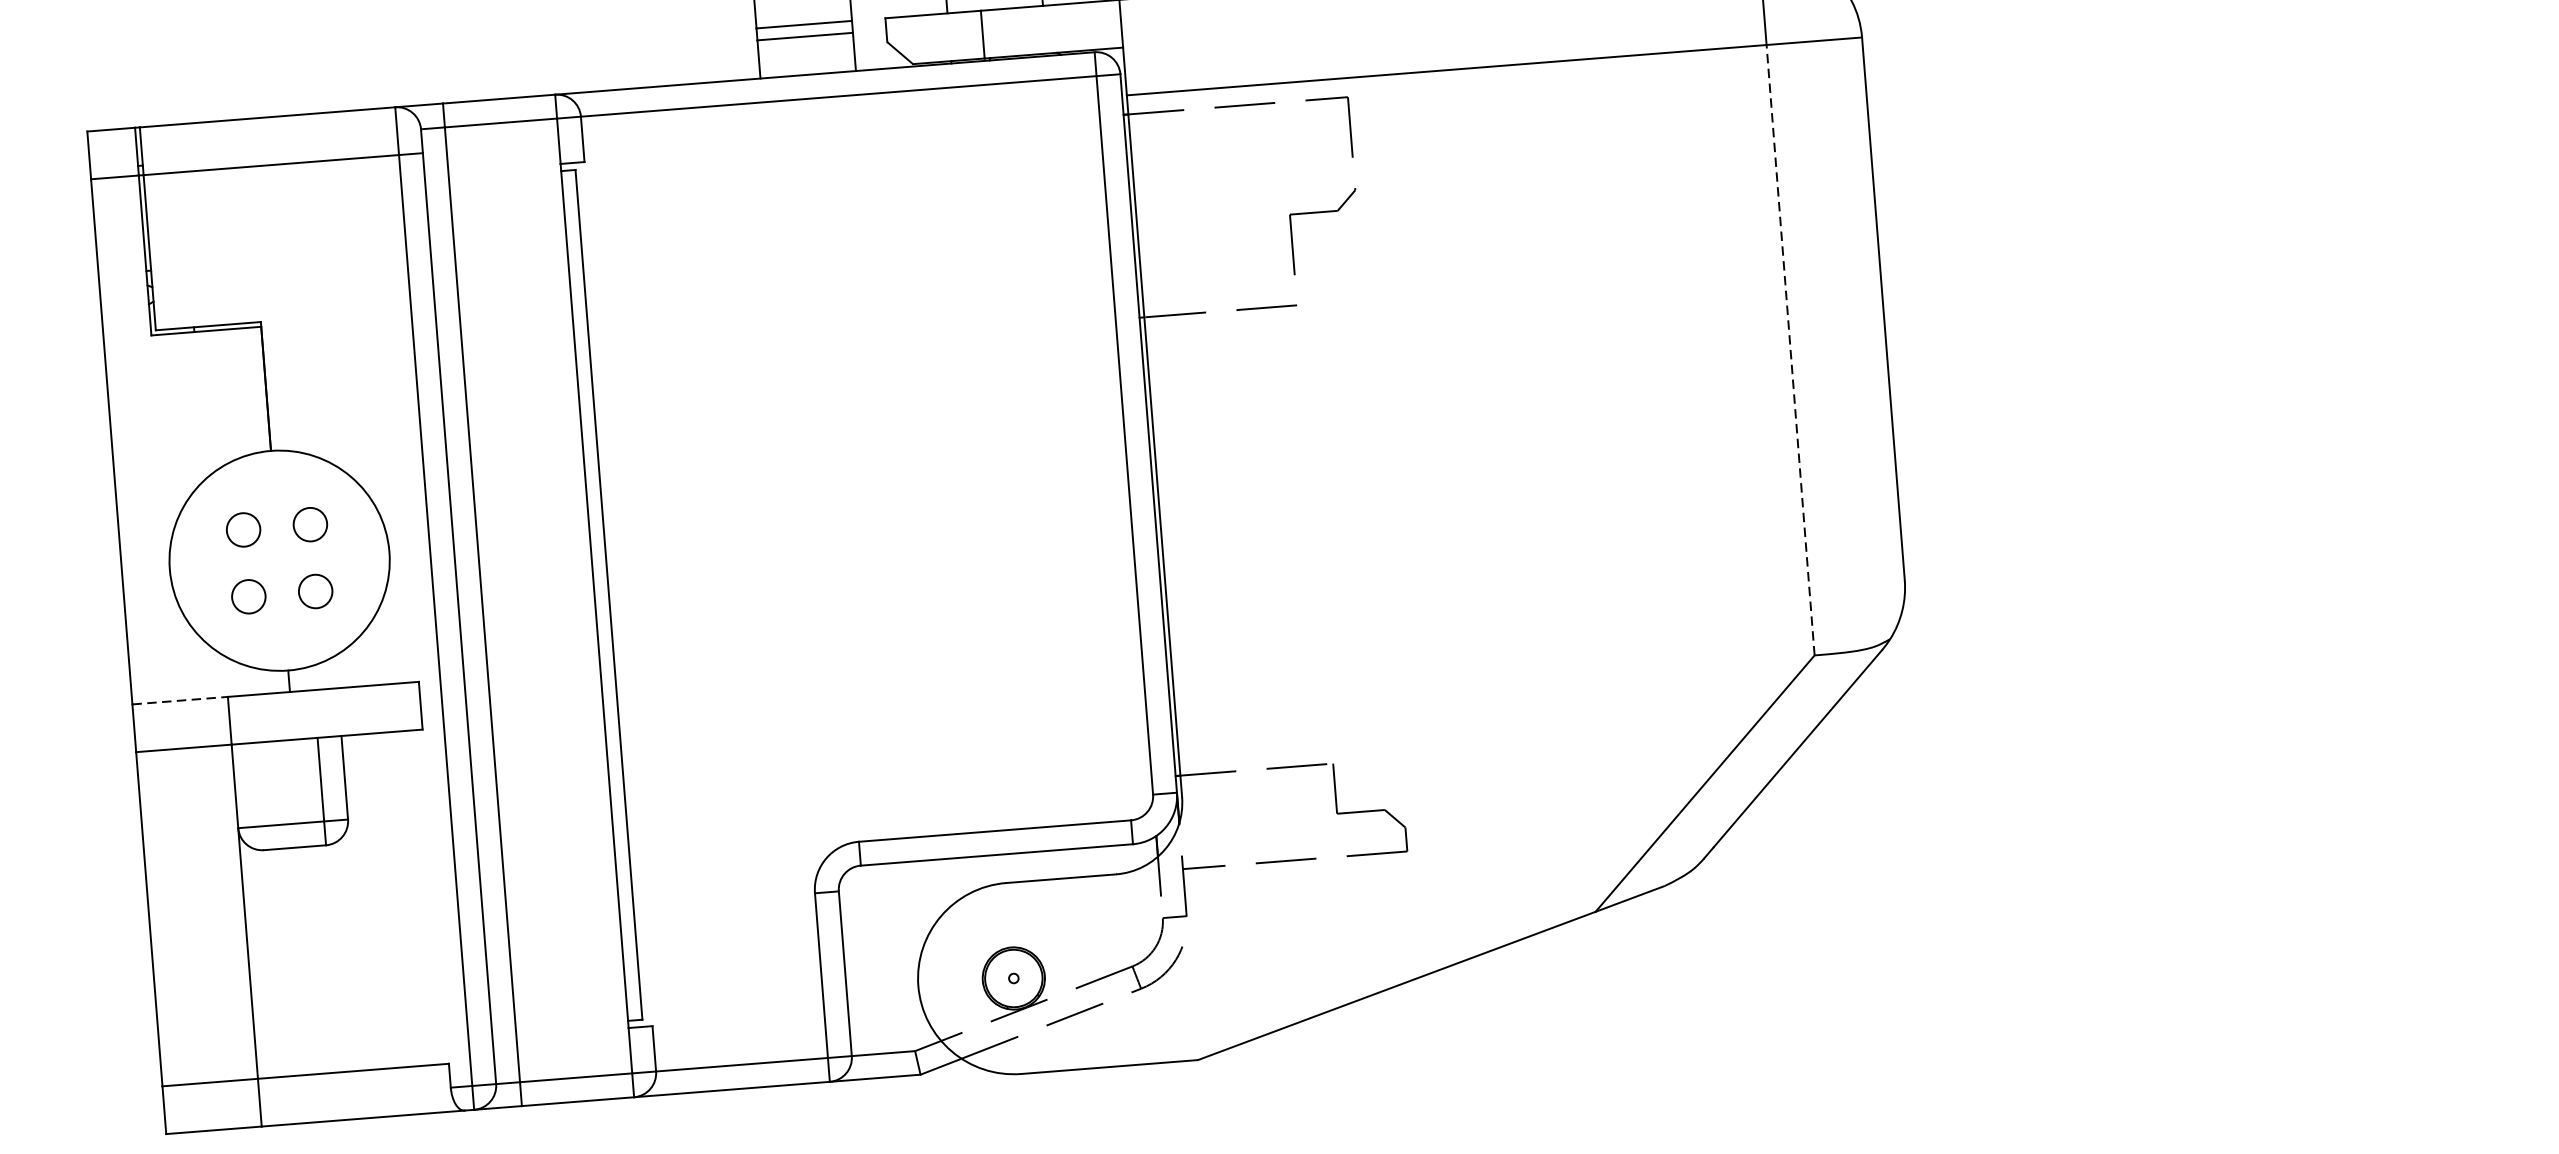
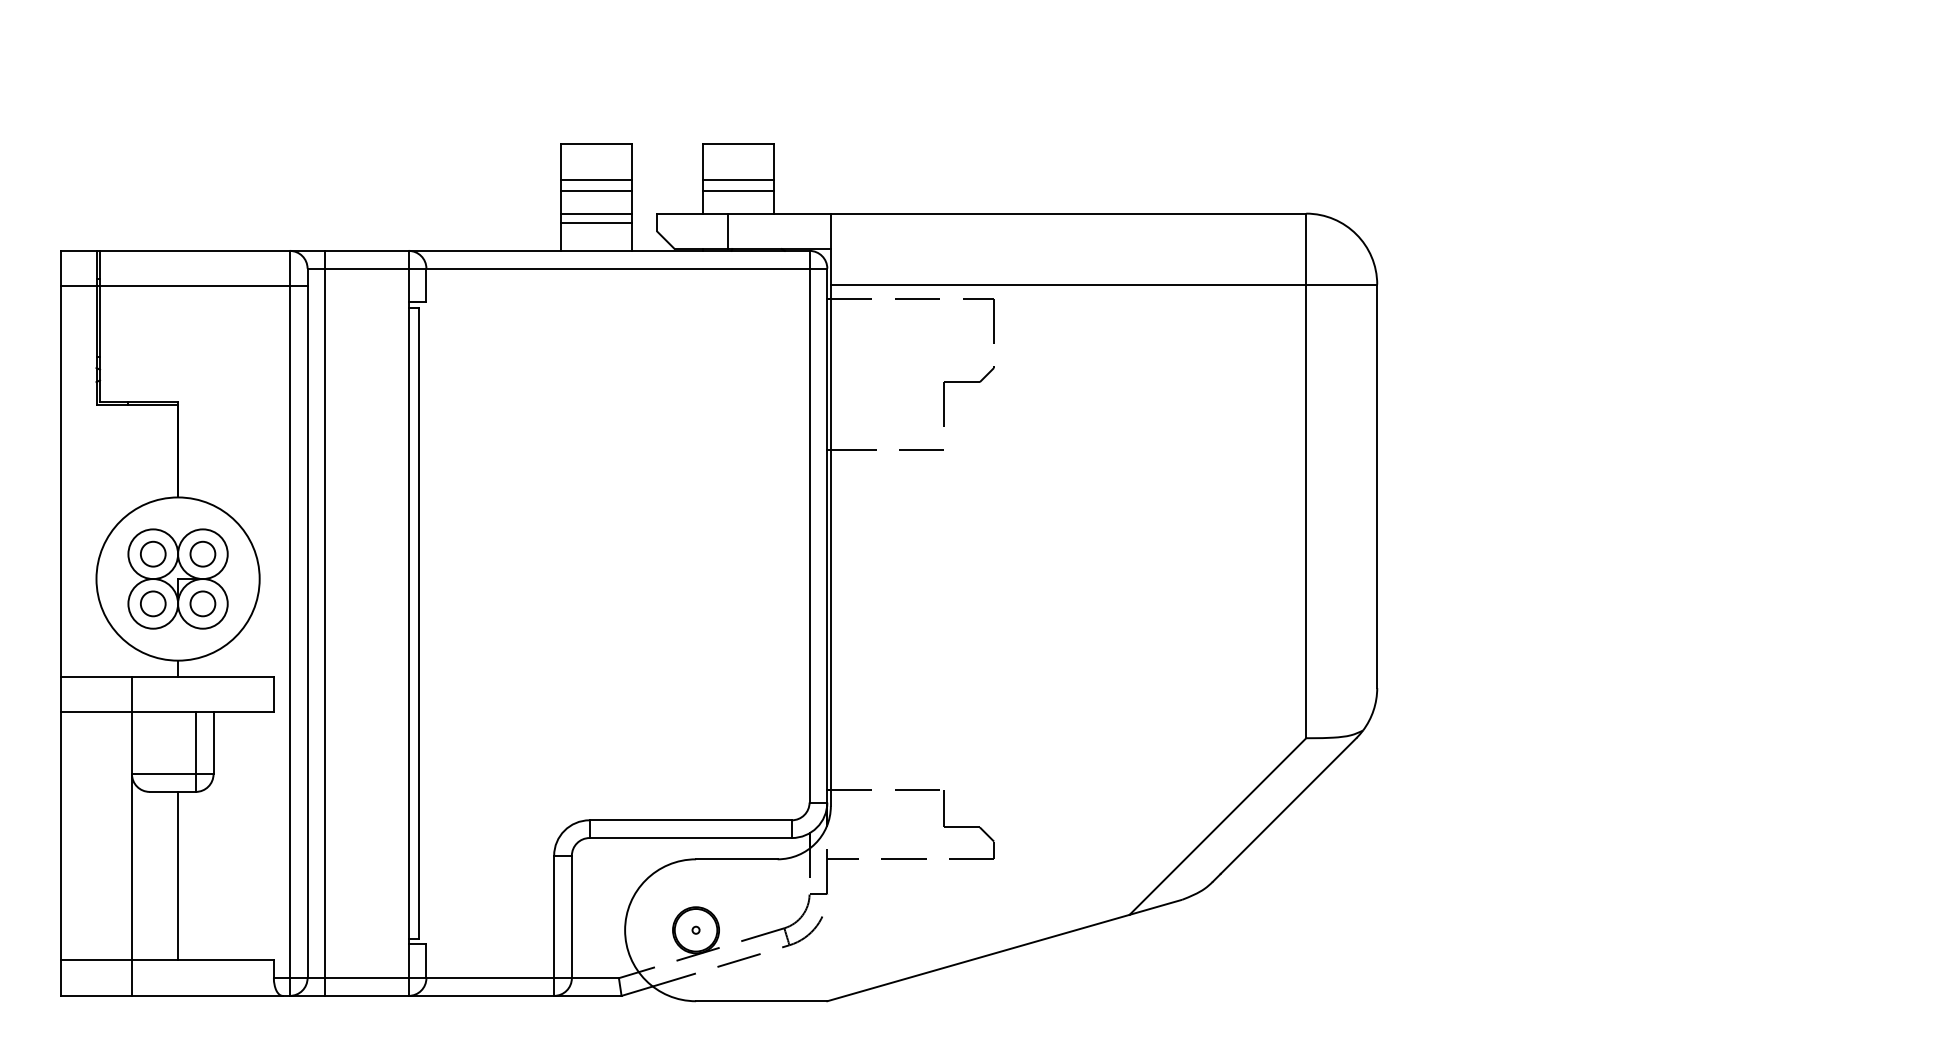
line: (1790, 350) -> (1306, 511), dashed -> solid
part: (278, 560) -> (177, 578), added
line: (181, 700) -> (97, 676), dashed -> solid
line: (311, 959) -> (178, 875), added

